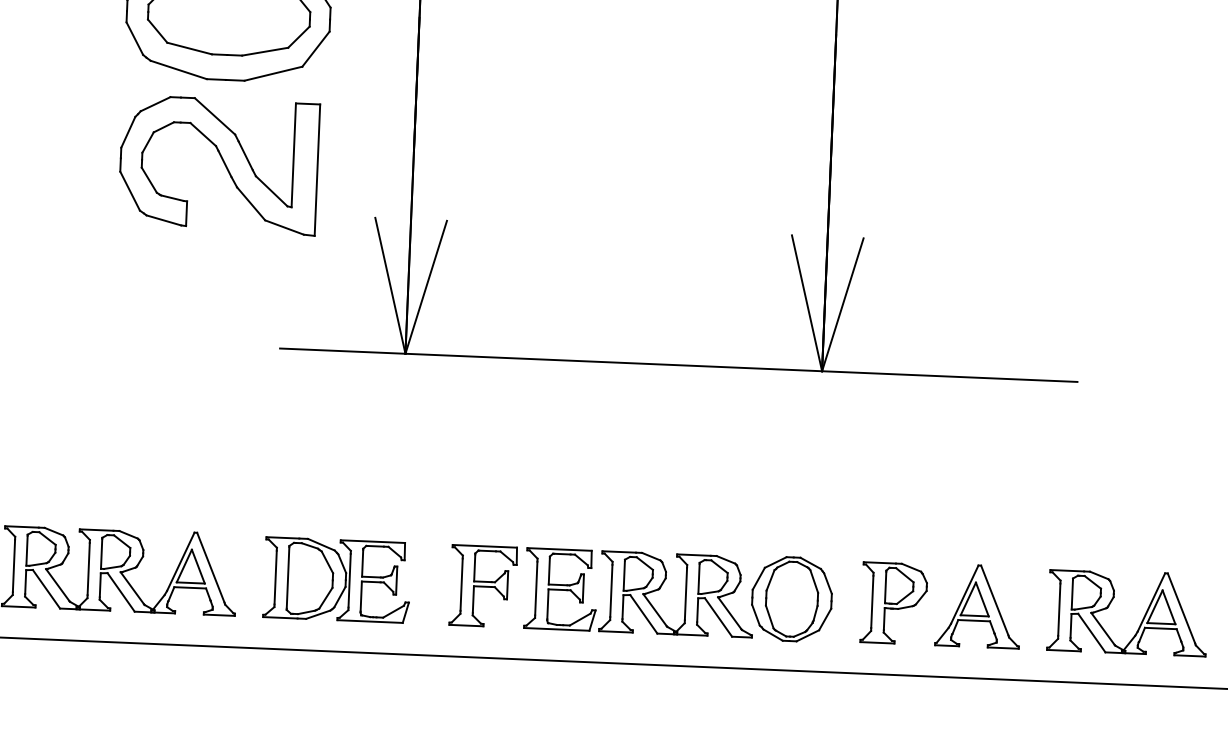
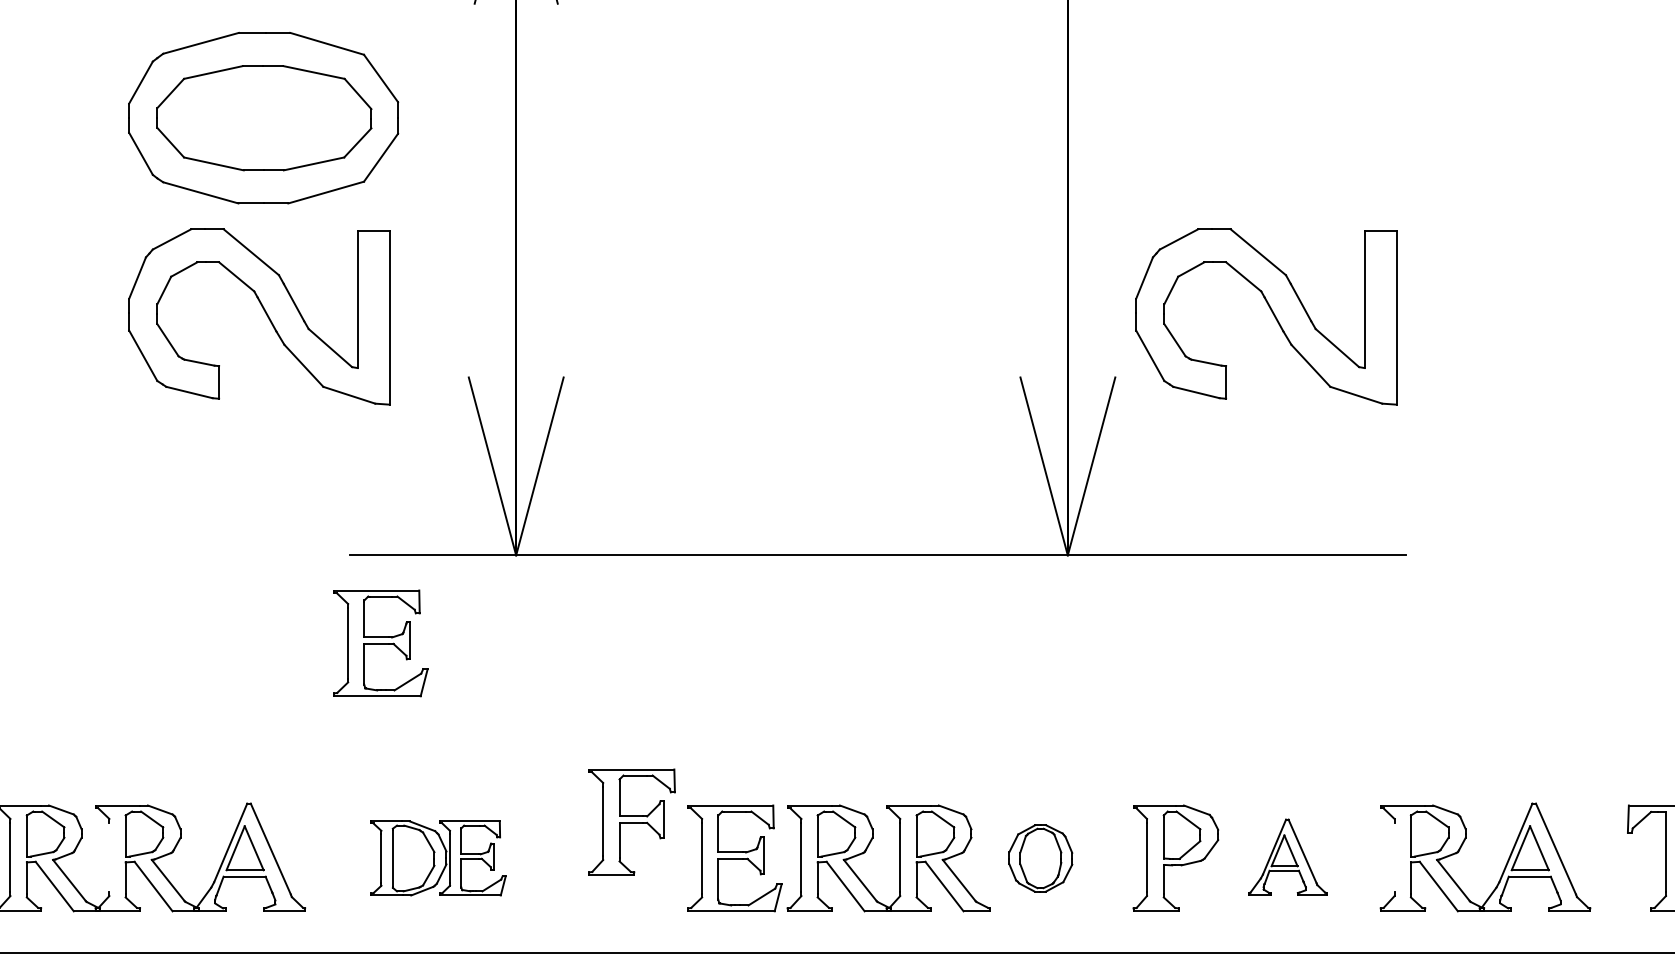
part: (983, 194) -> (1271, 312), added
part: (300, 416) -> (380, 643), added
line: (88, 569) -> (109, 857), removed
part: (337, 580) -> (438, 858), size x0.7
part: (483, 585) -> (631, 821), moved
part: (791, 599) -> (1040, 858), size x0.6
part: (978, 605) -> (1287, 856), size x0.7
line: (1059, 609) -> (1394, 857), removed

